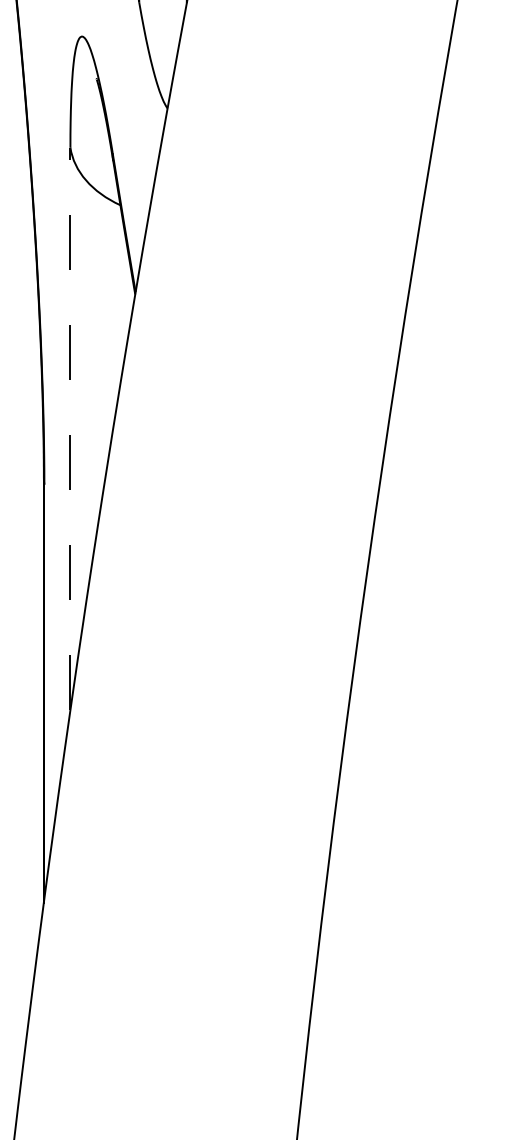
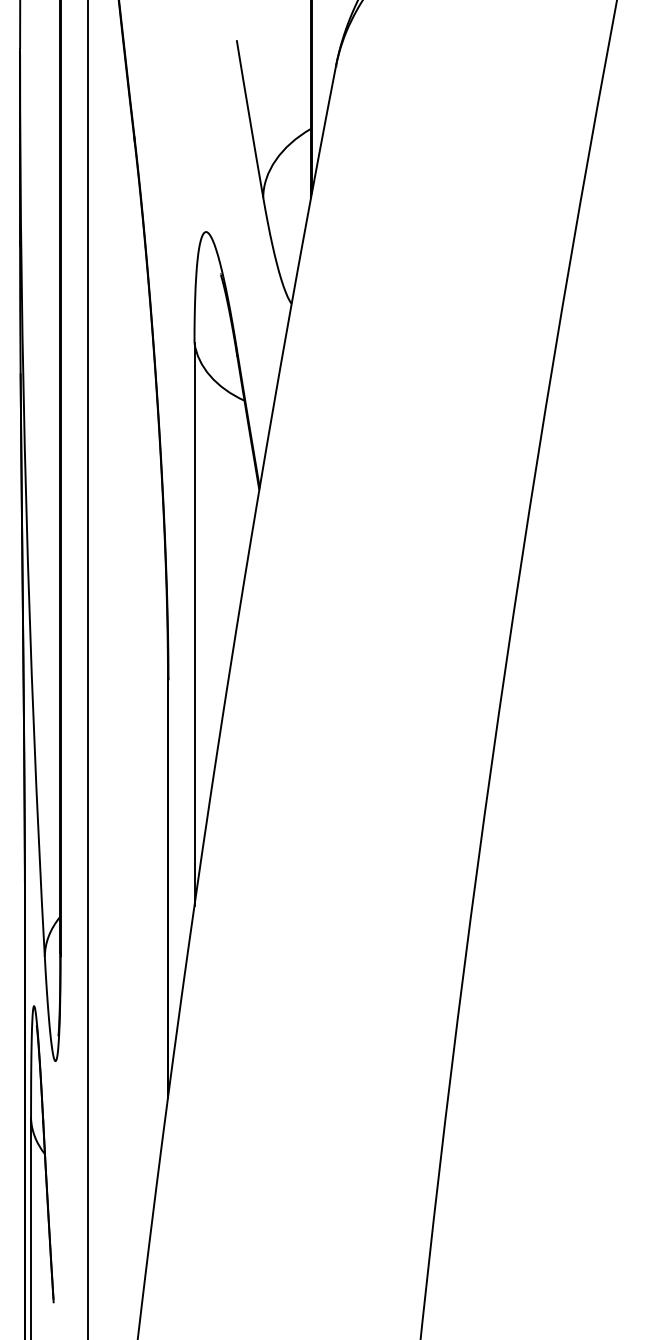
line: (70, 428) -> (194, 623), dashed -> solid

